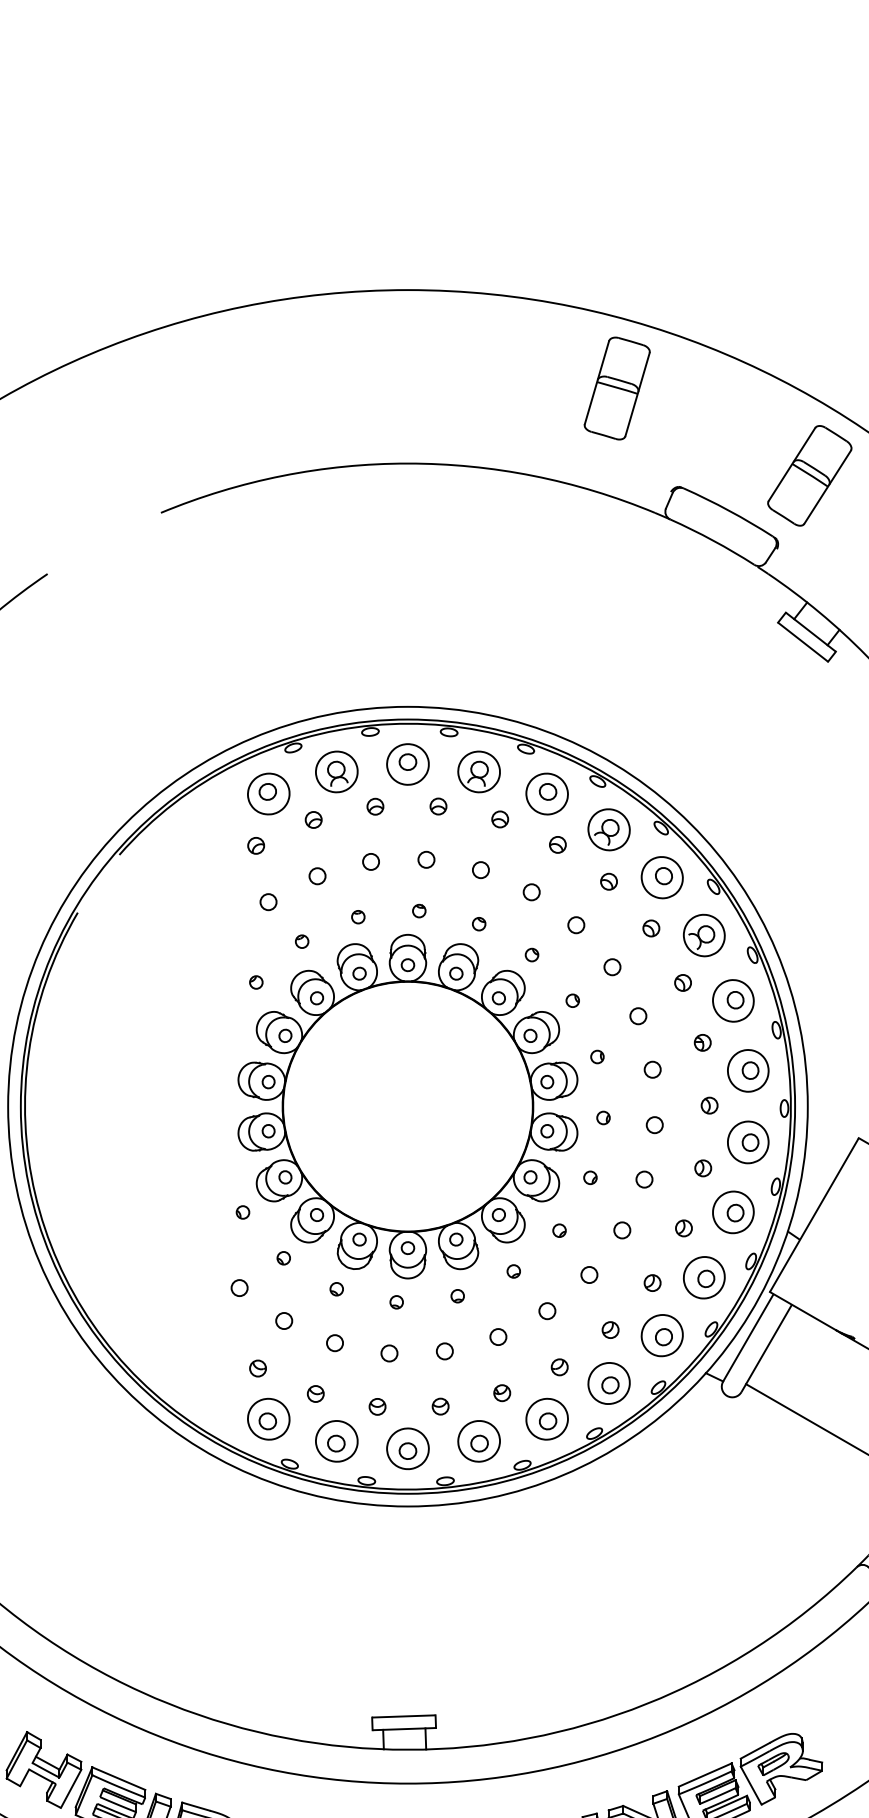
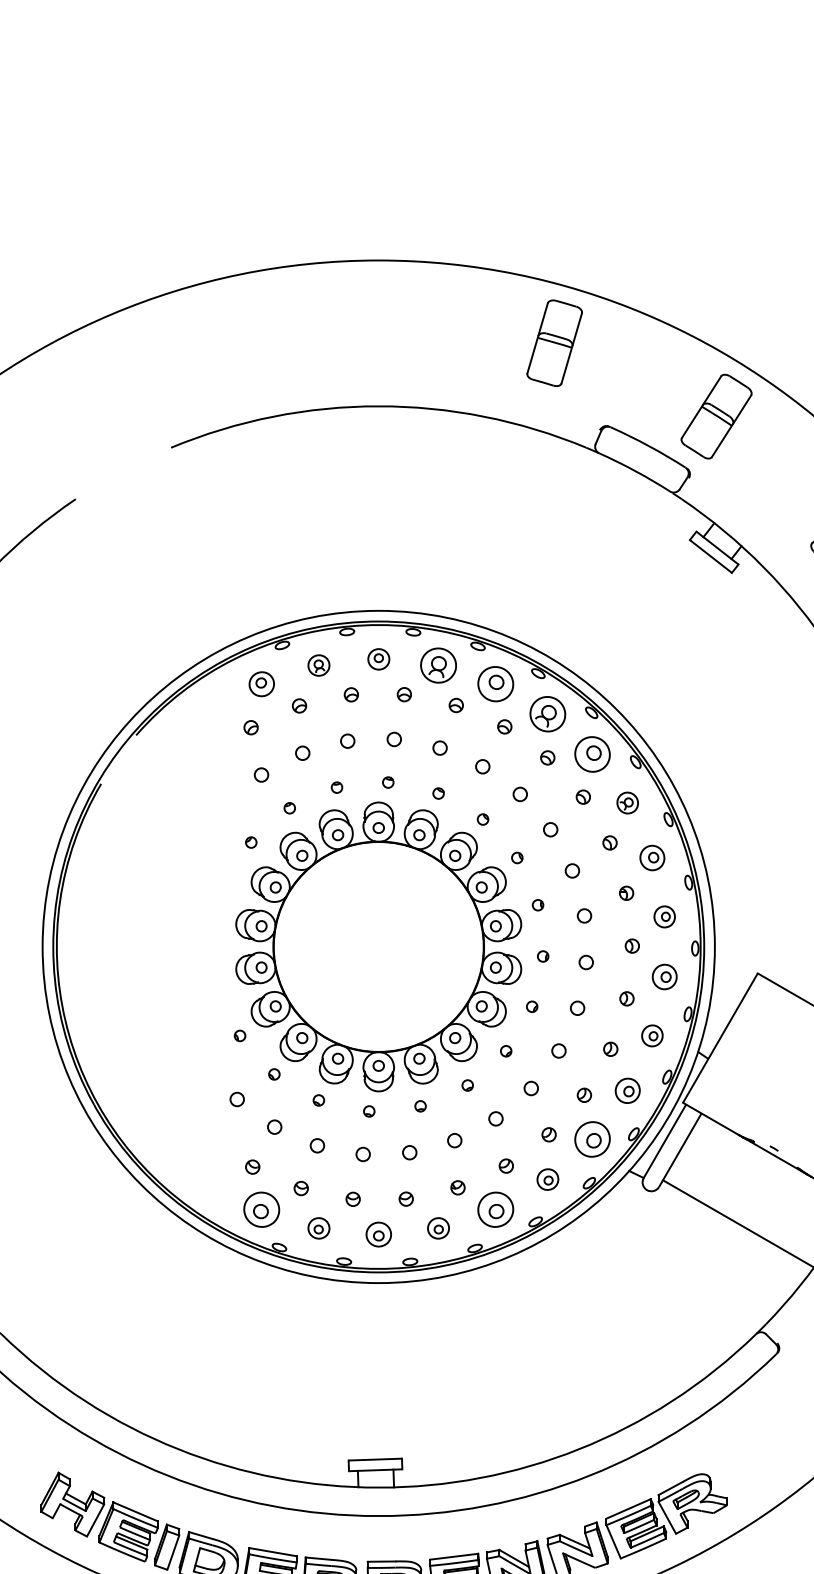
part: (407, 764) -> (378, 659), size x0.6
part: (336, 771) -> (318, 665), size x0.6
part: (268, 794) -> (261, 684), size x0.7
part: (703, 934) -> (627, 802), size x0.6
part: (733, 1000) -> (652, 857), size x0.7
part: (747, 1070) -> (664, 916), size x0.6
part: (747, 1141) -> (664, 976), size x0.7
part: (733, 1211) -> (652, 1035), size x0.6
part: (703, 1277) -> (627, 1090), size x0.7
part: (608, 1383) -> (547, 1179), size x0.6
part: (336, 1441) -> (318, 1228), size x0.6
part: (479, 1441) -> (438, 1228), size x0.6
part: (407, 1448) -> (378, 1234), size x0.7

